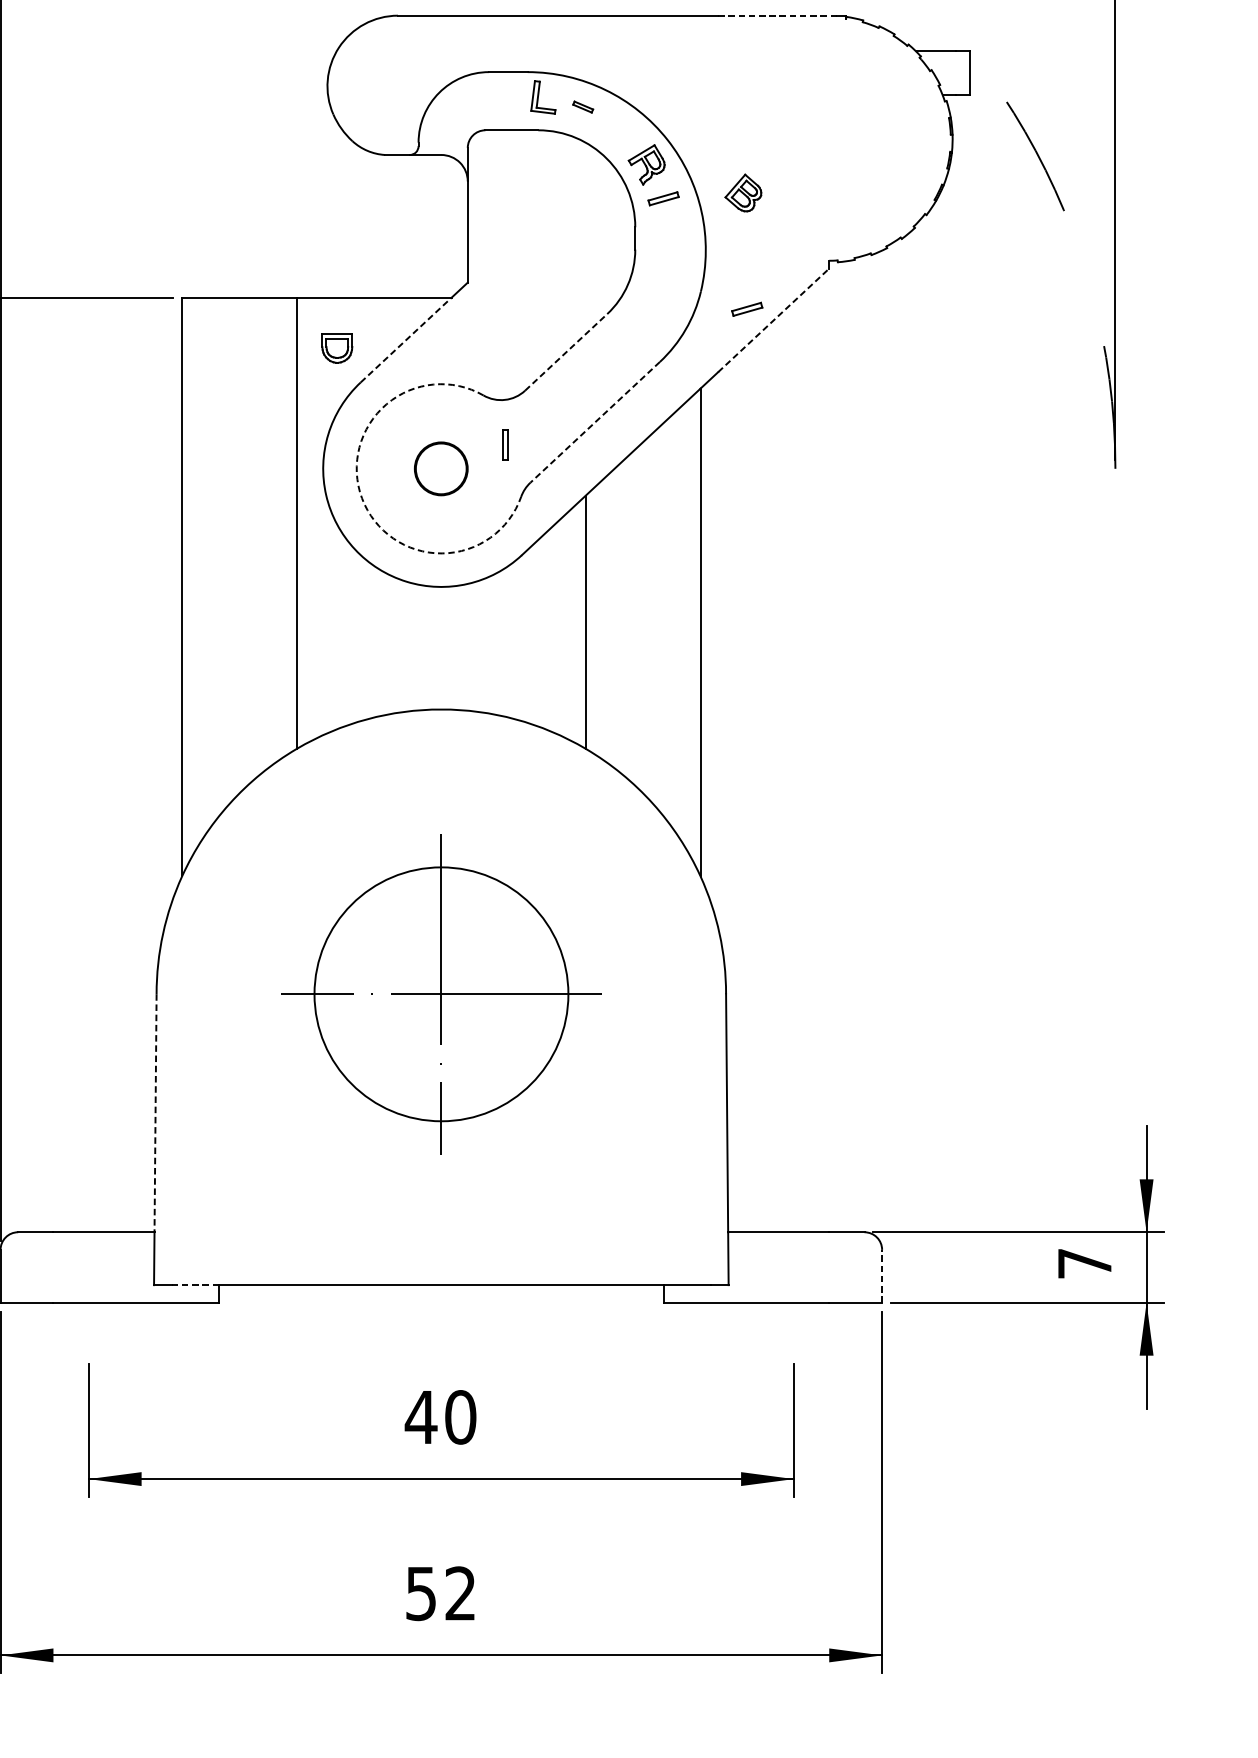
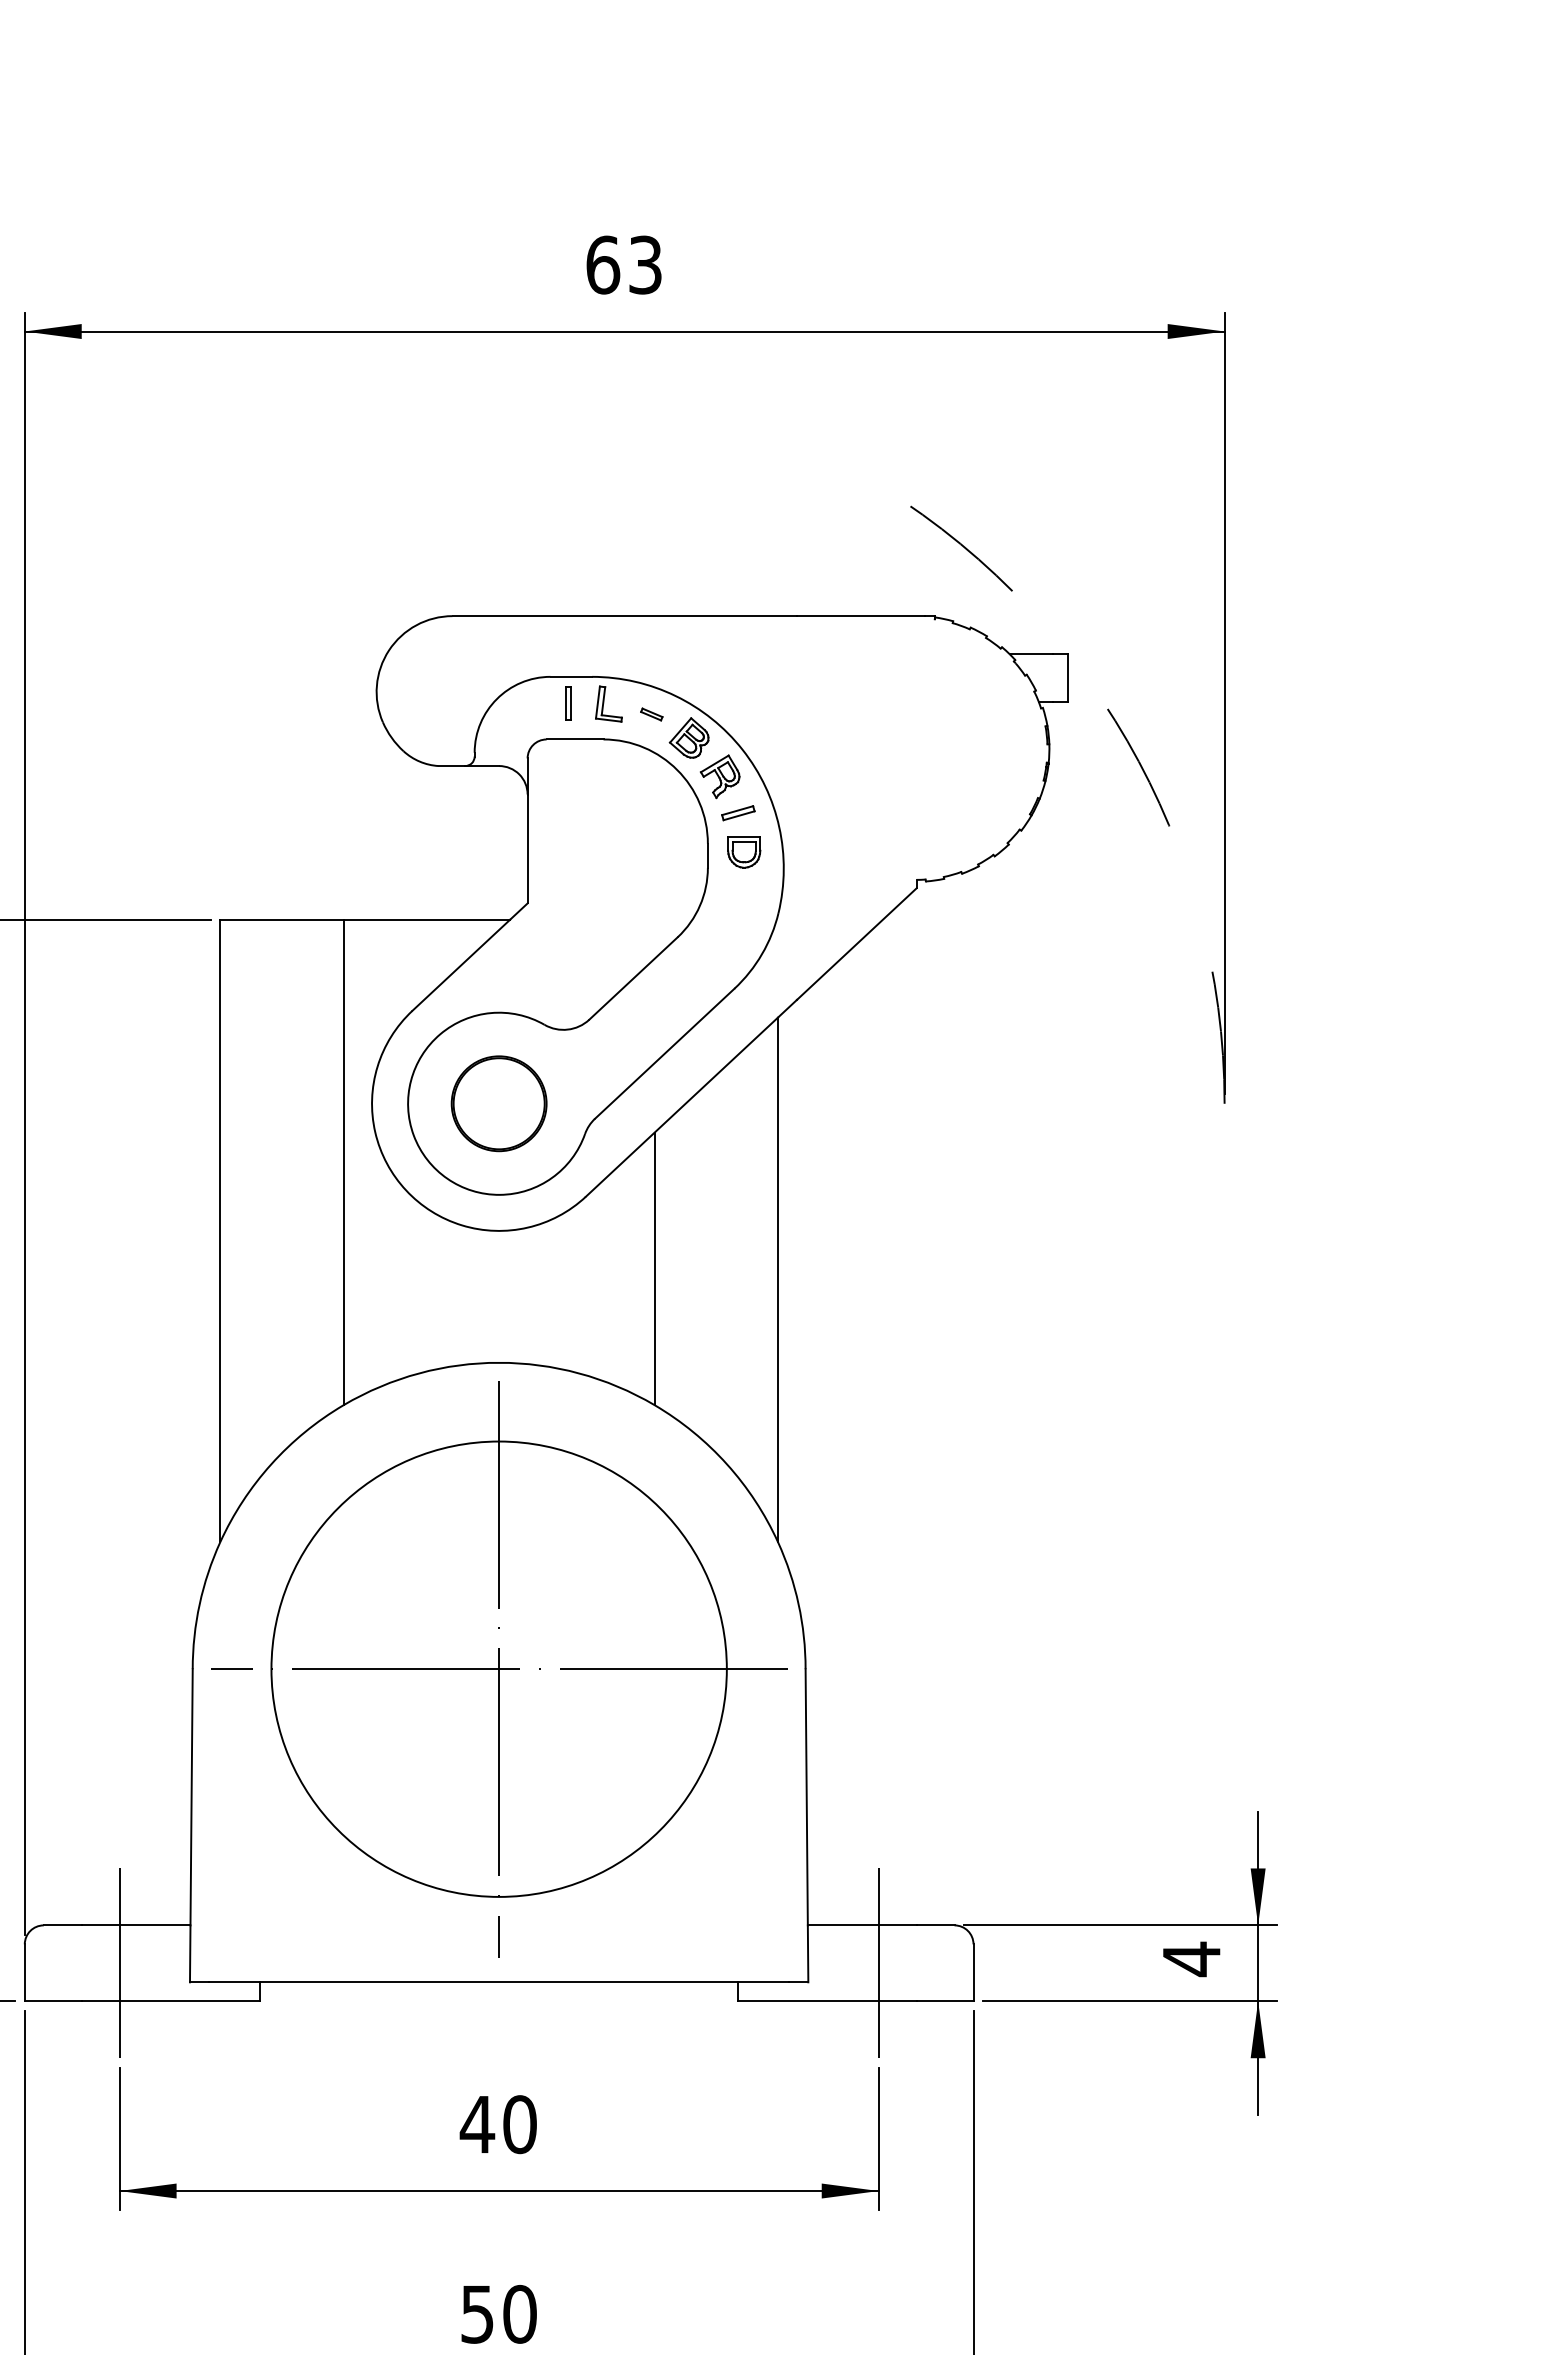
line: (778, 16) -> (861, 616), dashed -> solid
part: (742, 192) -> (688, 737), moved
part: (747, 309) -> (828, 932), removed
line: (773, 320) -> (856, 944), dashed -> solid
line: (406, 340) -> (461, 965), dashed -> solid
part: (337, 348) -> (744, 852), moved
line: (566, 352) -> (633, 978), dashed -> solid
line: (594, 423) -> (664, 1054), dashed -> solid
part: (505, 445) -> (568, 703), moved
part: (440, 468) -> (498, 1103), size x1.67
arc: (361, 498) -> (413, 1135), dashed -> solid
part: (441, 994) -> (499, 1669), size x1.67
line: (155, 1113) -> (191, 1797), dashed -> solid
text: (1084, 1263) -> (1191, 1959), 7 -> 4
line: (88, 1267) -> (119, 1963), added
line: (793, 1267) -> (878, 1963), added
line: (882, 1276) -> (973, 1972), dashed -> solid
line: (195, 1285) -> (234, 1982), dashed -> solid
text: (460, 1592) -> (519, 2313), 52 -> 50

